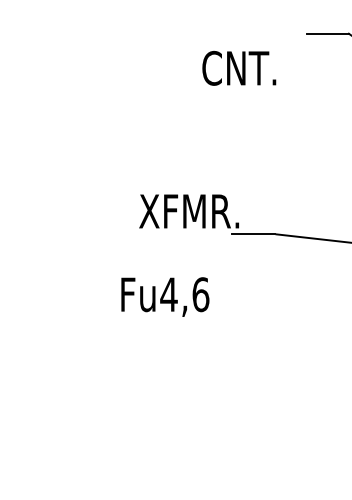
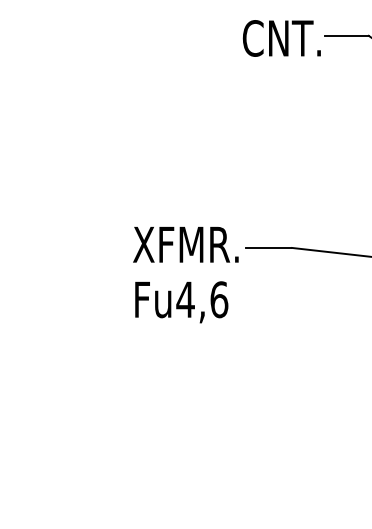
text: (238, 68) -> (281, 38), moved
text: (188, 211) -> (185, 244), moved
text: (165, 297) -> (181, 302), moved

